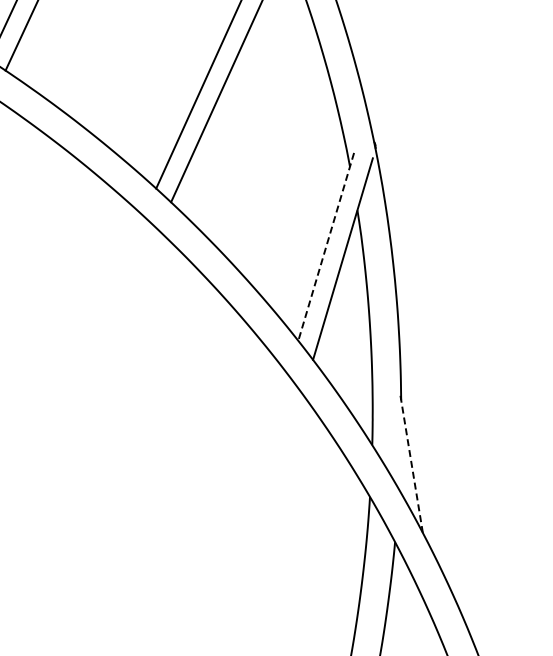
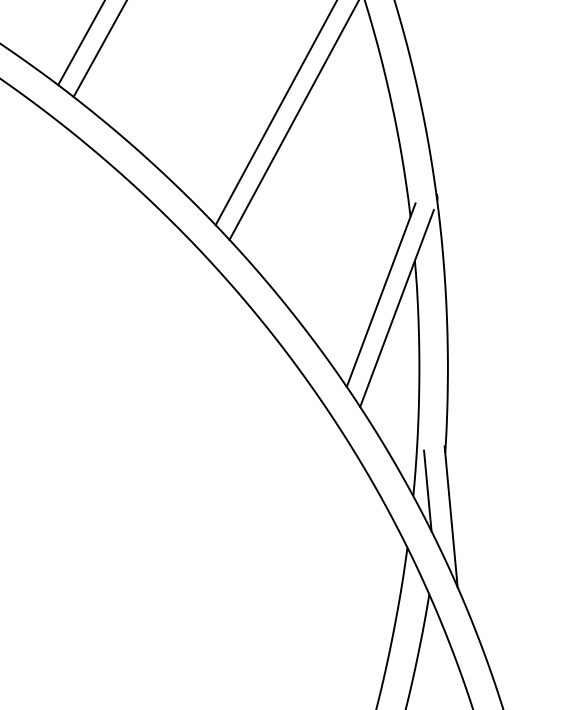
line: (326, 247) -> (381, 295), dashed -> solid
line: (386, 438) -> (427, 490), added
line: (411, 462) -> (451, 516), dashed -> solid

